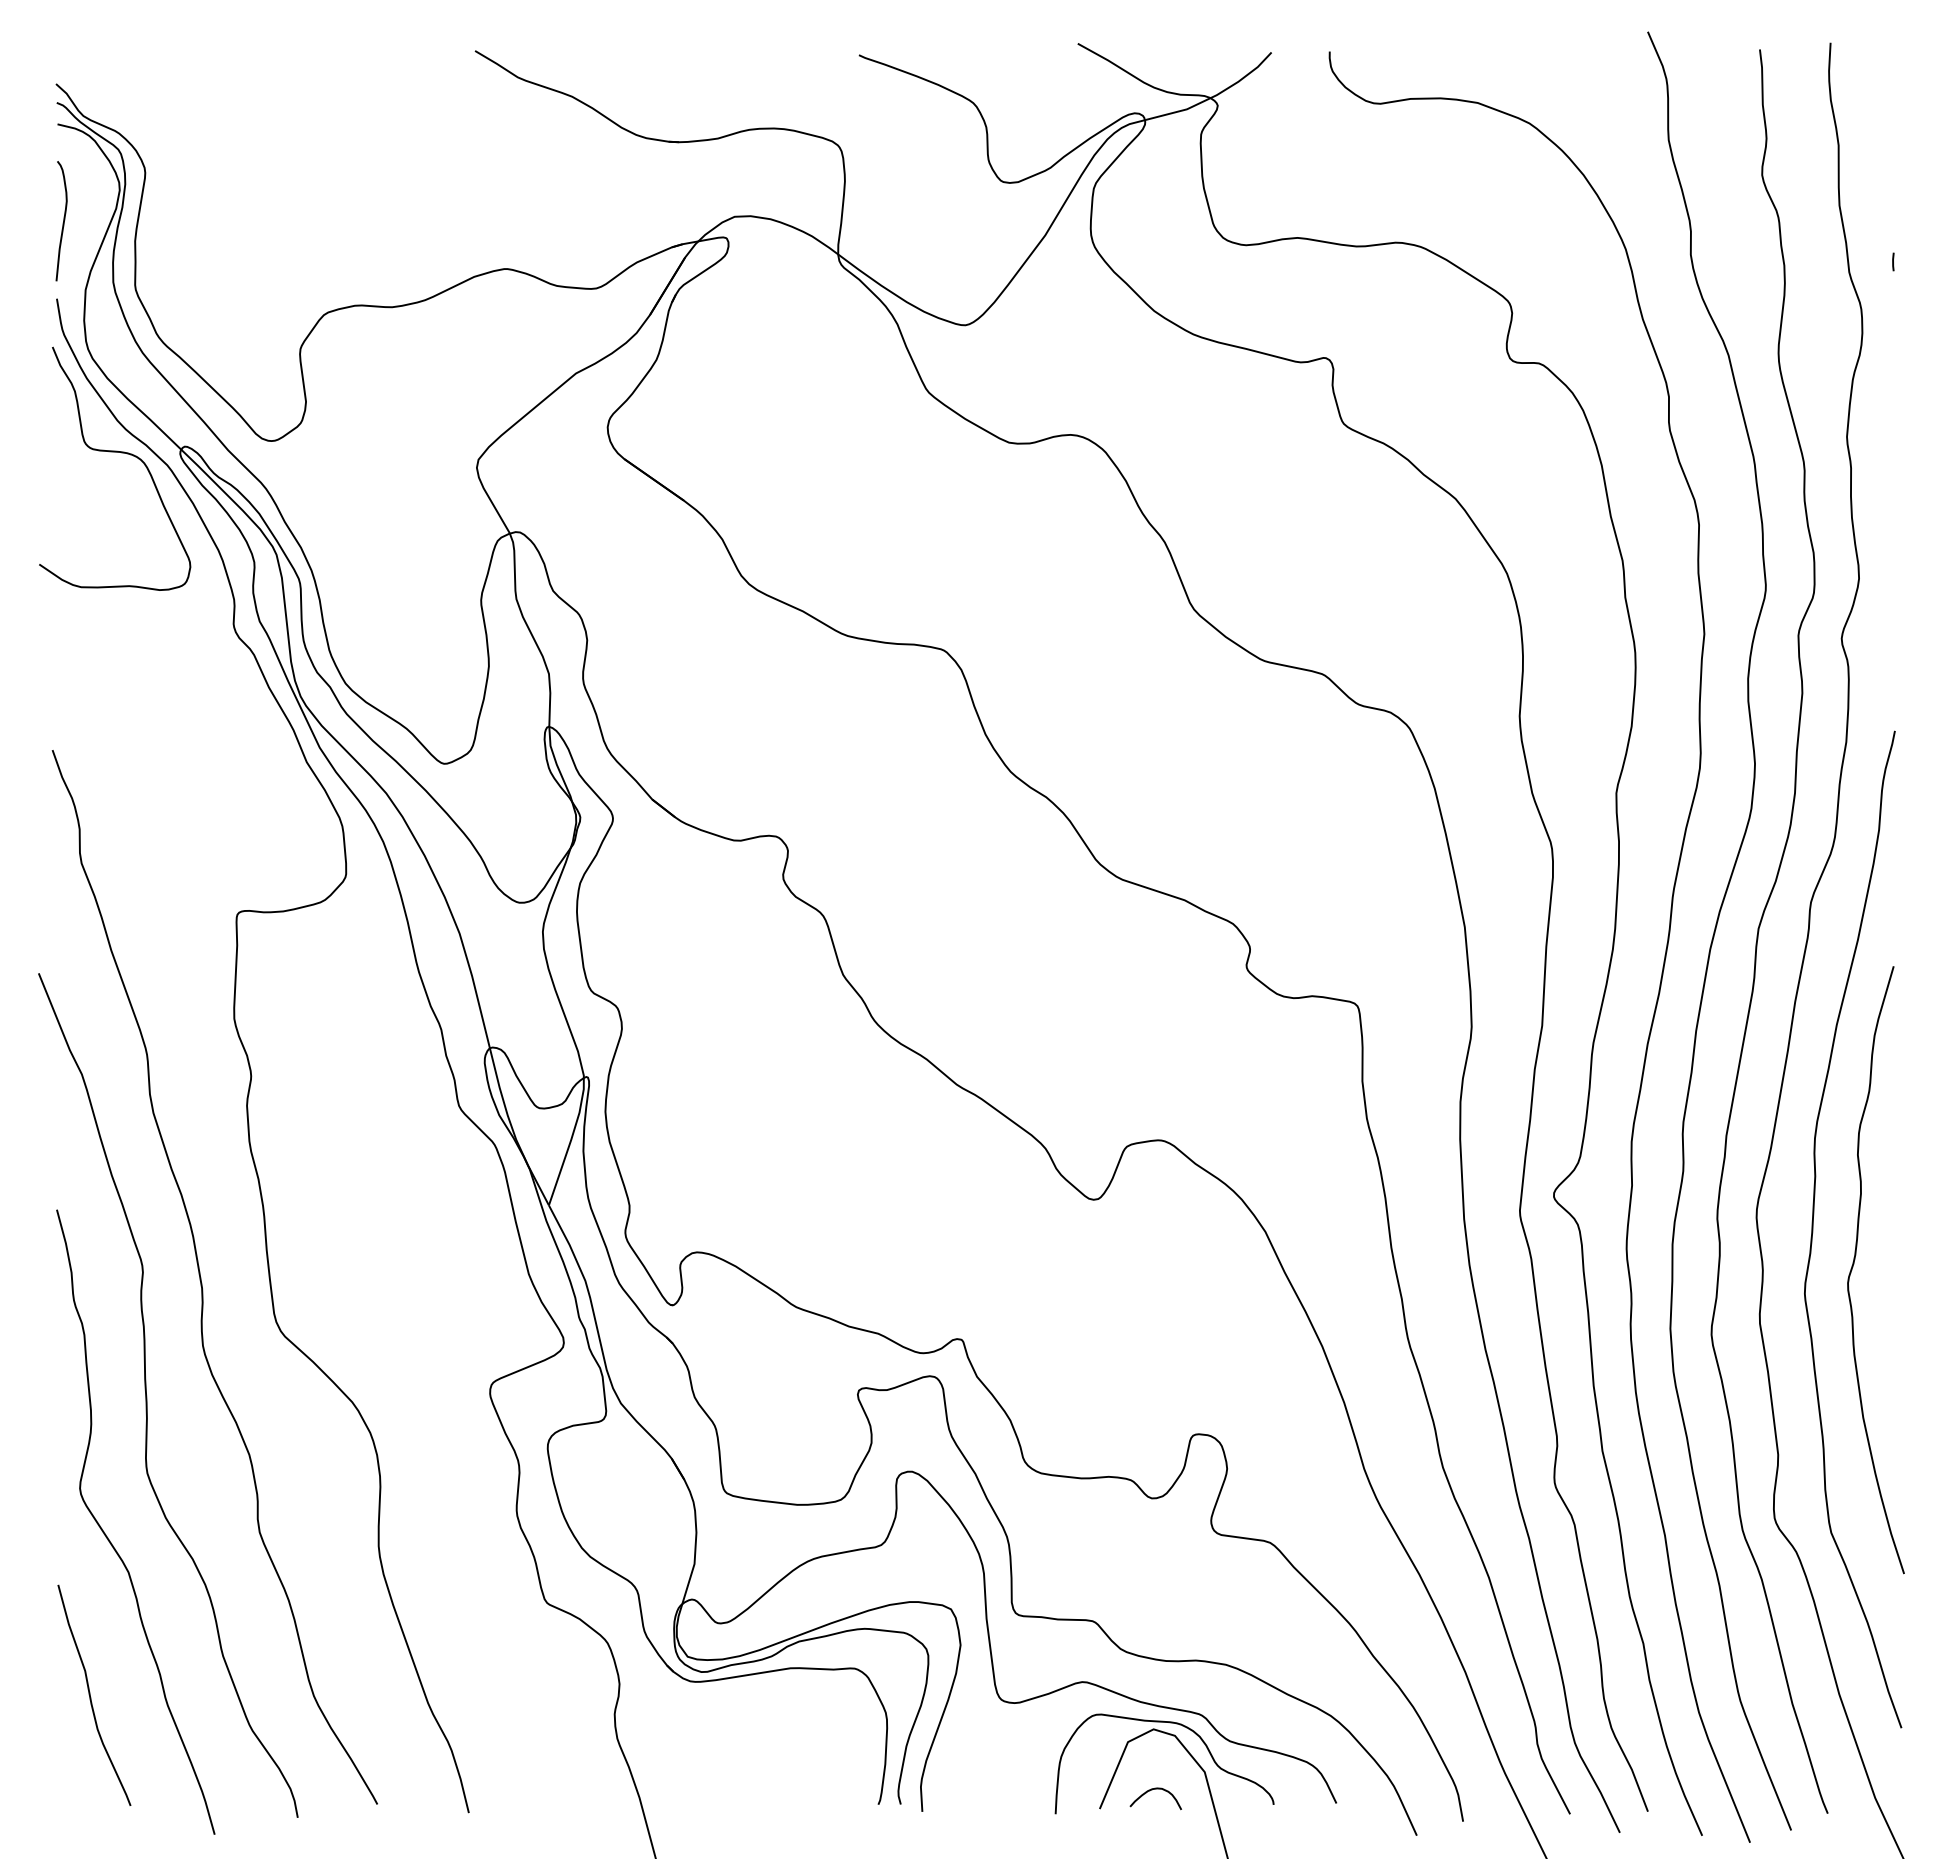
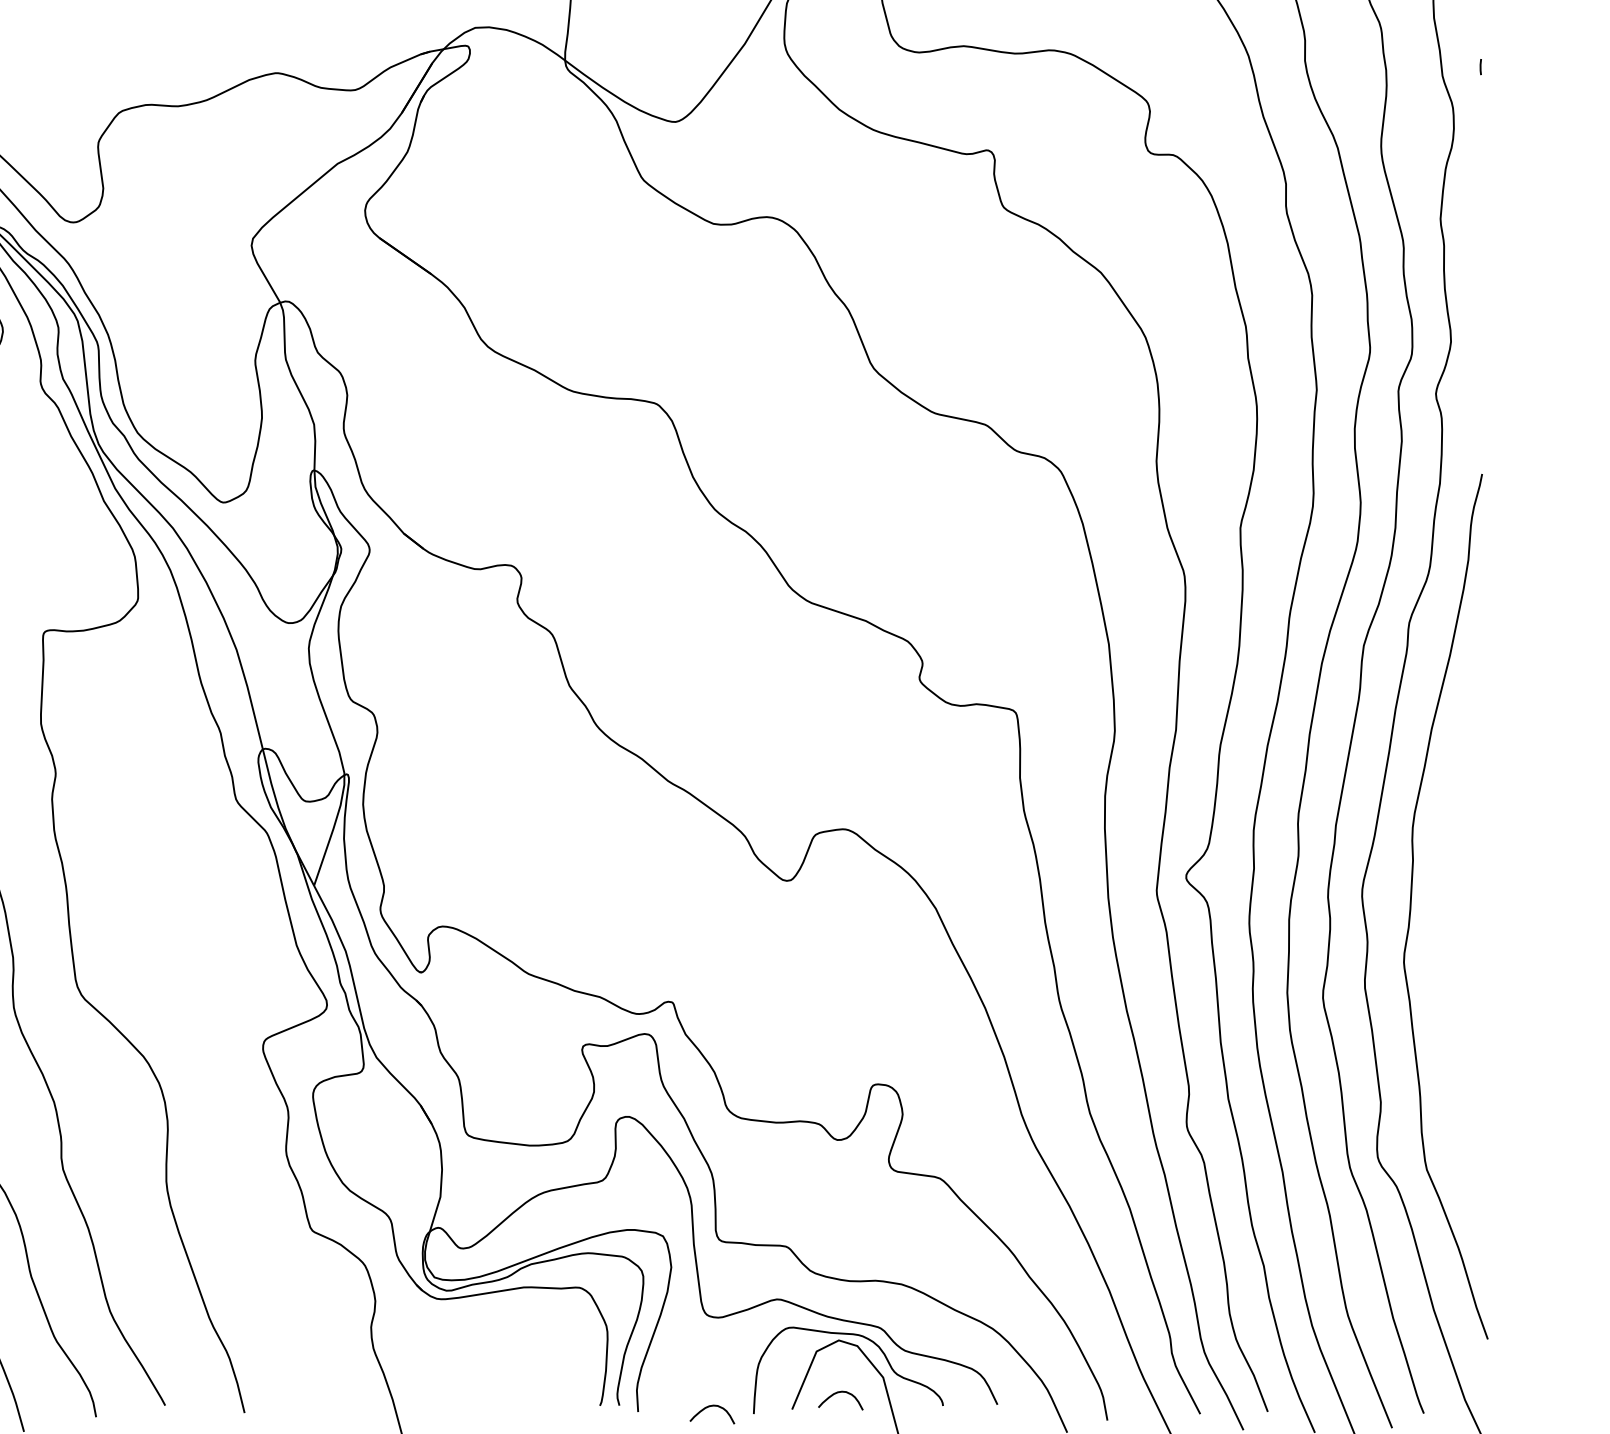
curve: (1854, 1264) -> (1447, 937), removed
curve: (1004, 1806) -> (709, 1407), added

